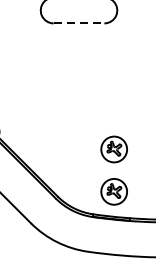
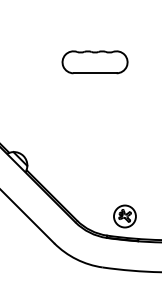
line: (79, 23) -> (95, 73), dashed -> solid
part: (113, 149) -> (124, 180), removed

